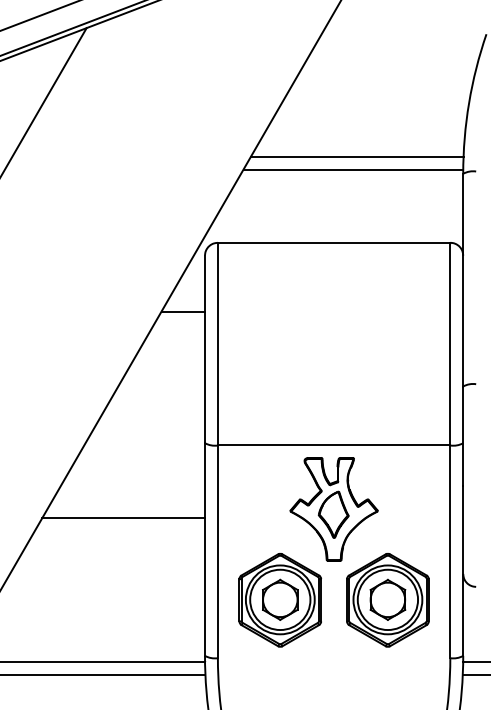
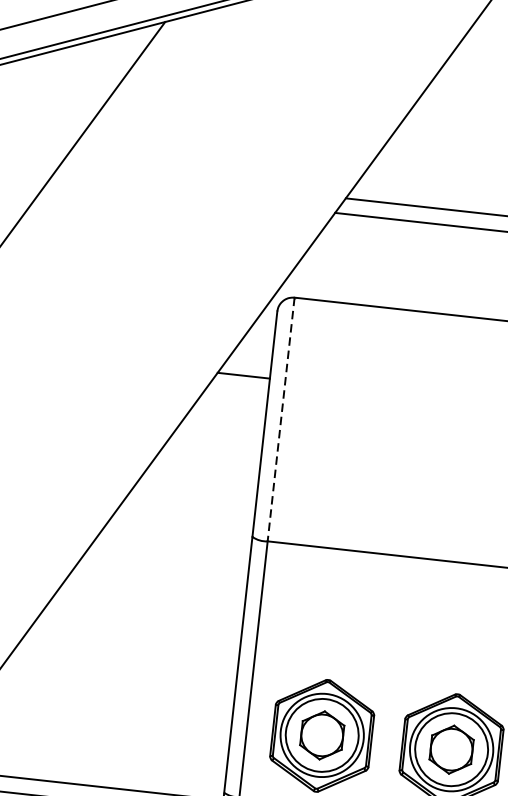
line: (217, 344) -> (280, 419), solid -> dashed
part: (333, 509) -> (398, 633), removed
line: (123, 518) -> (144, 616), removed

